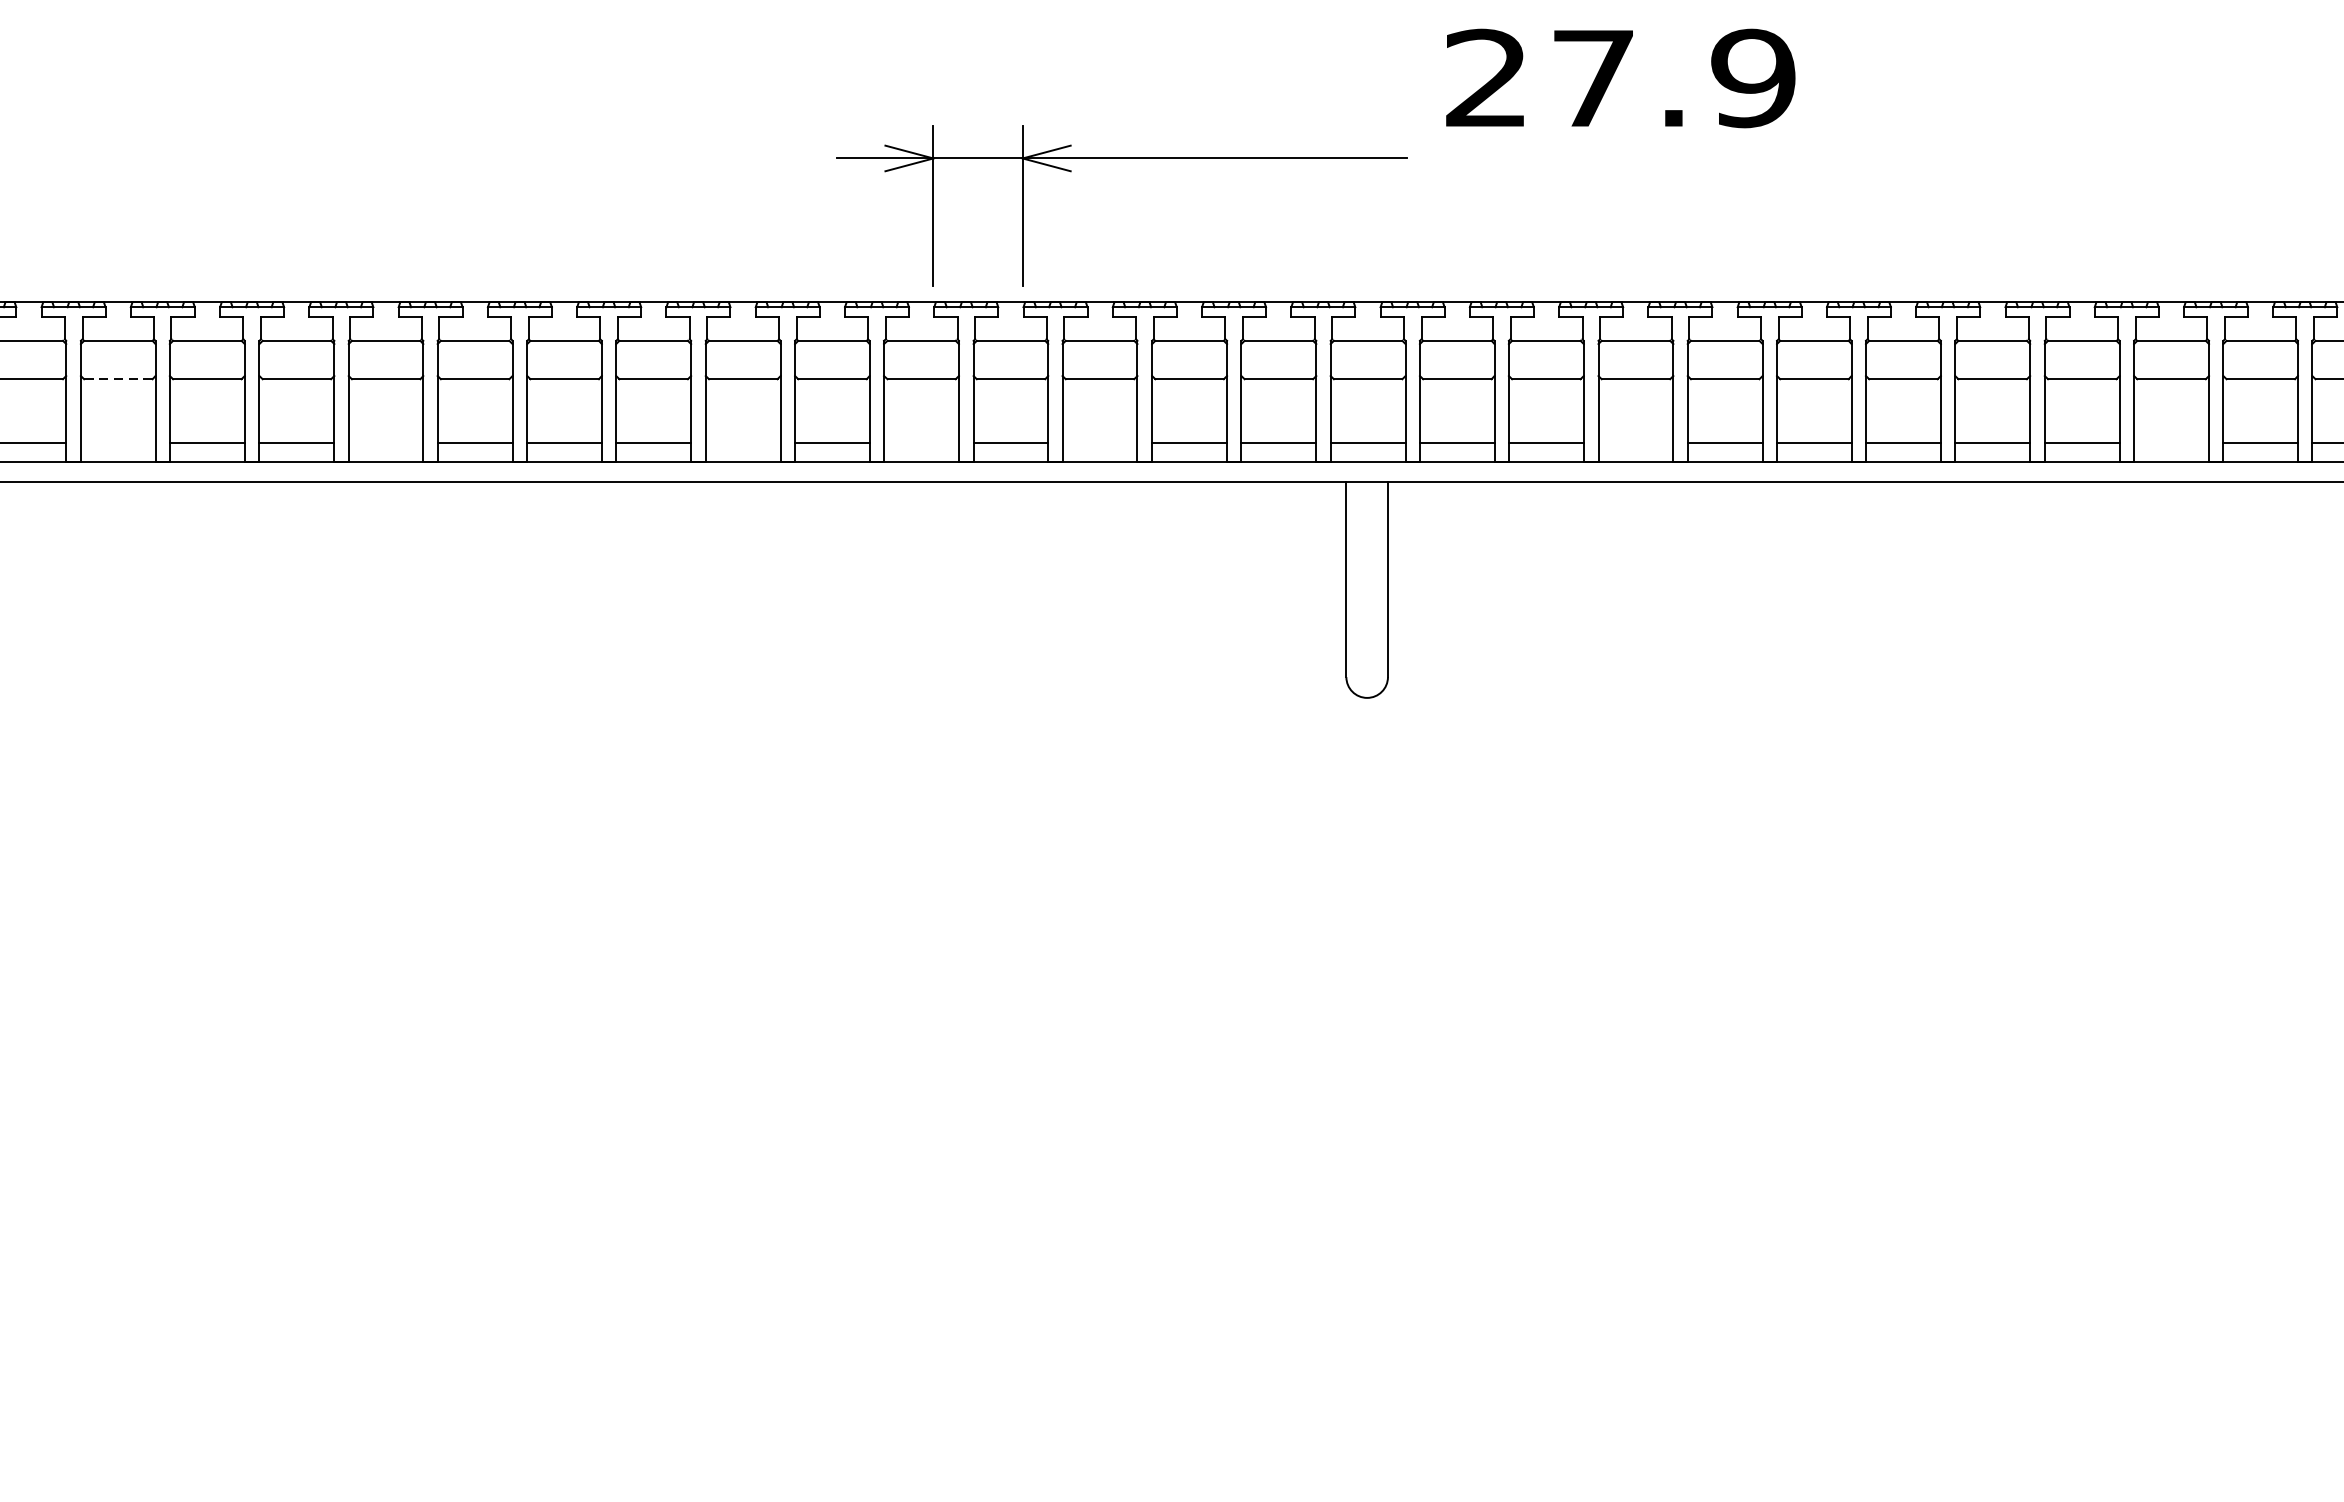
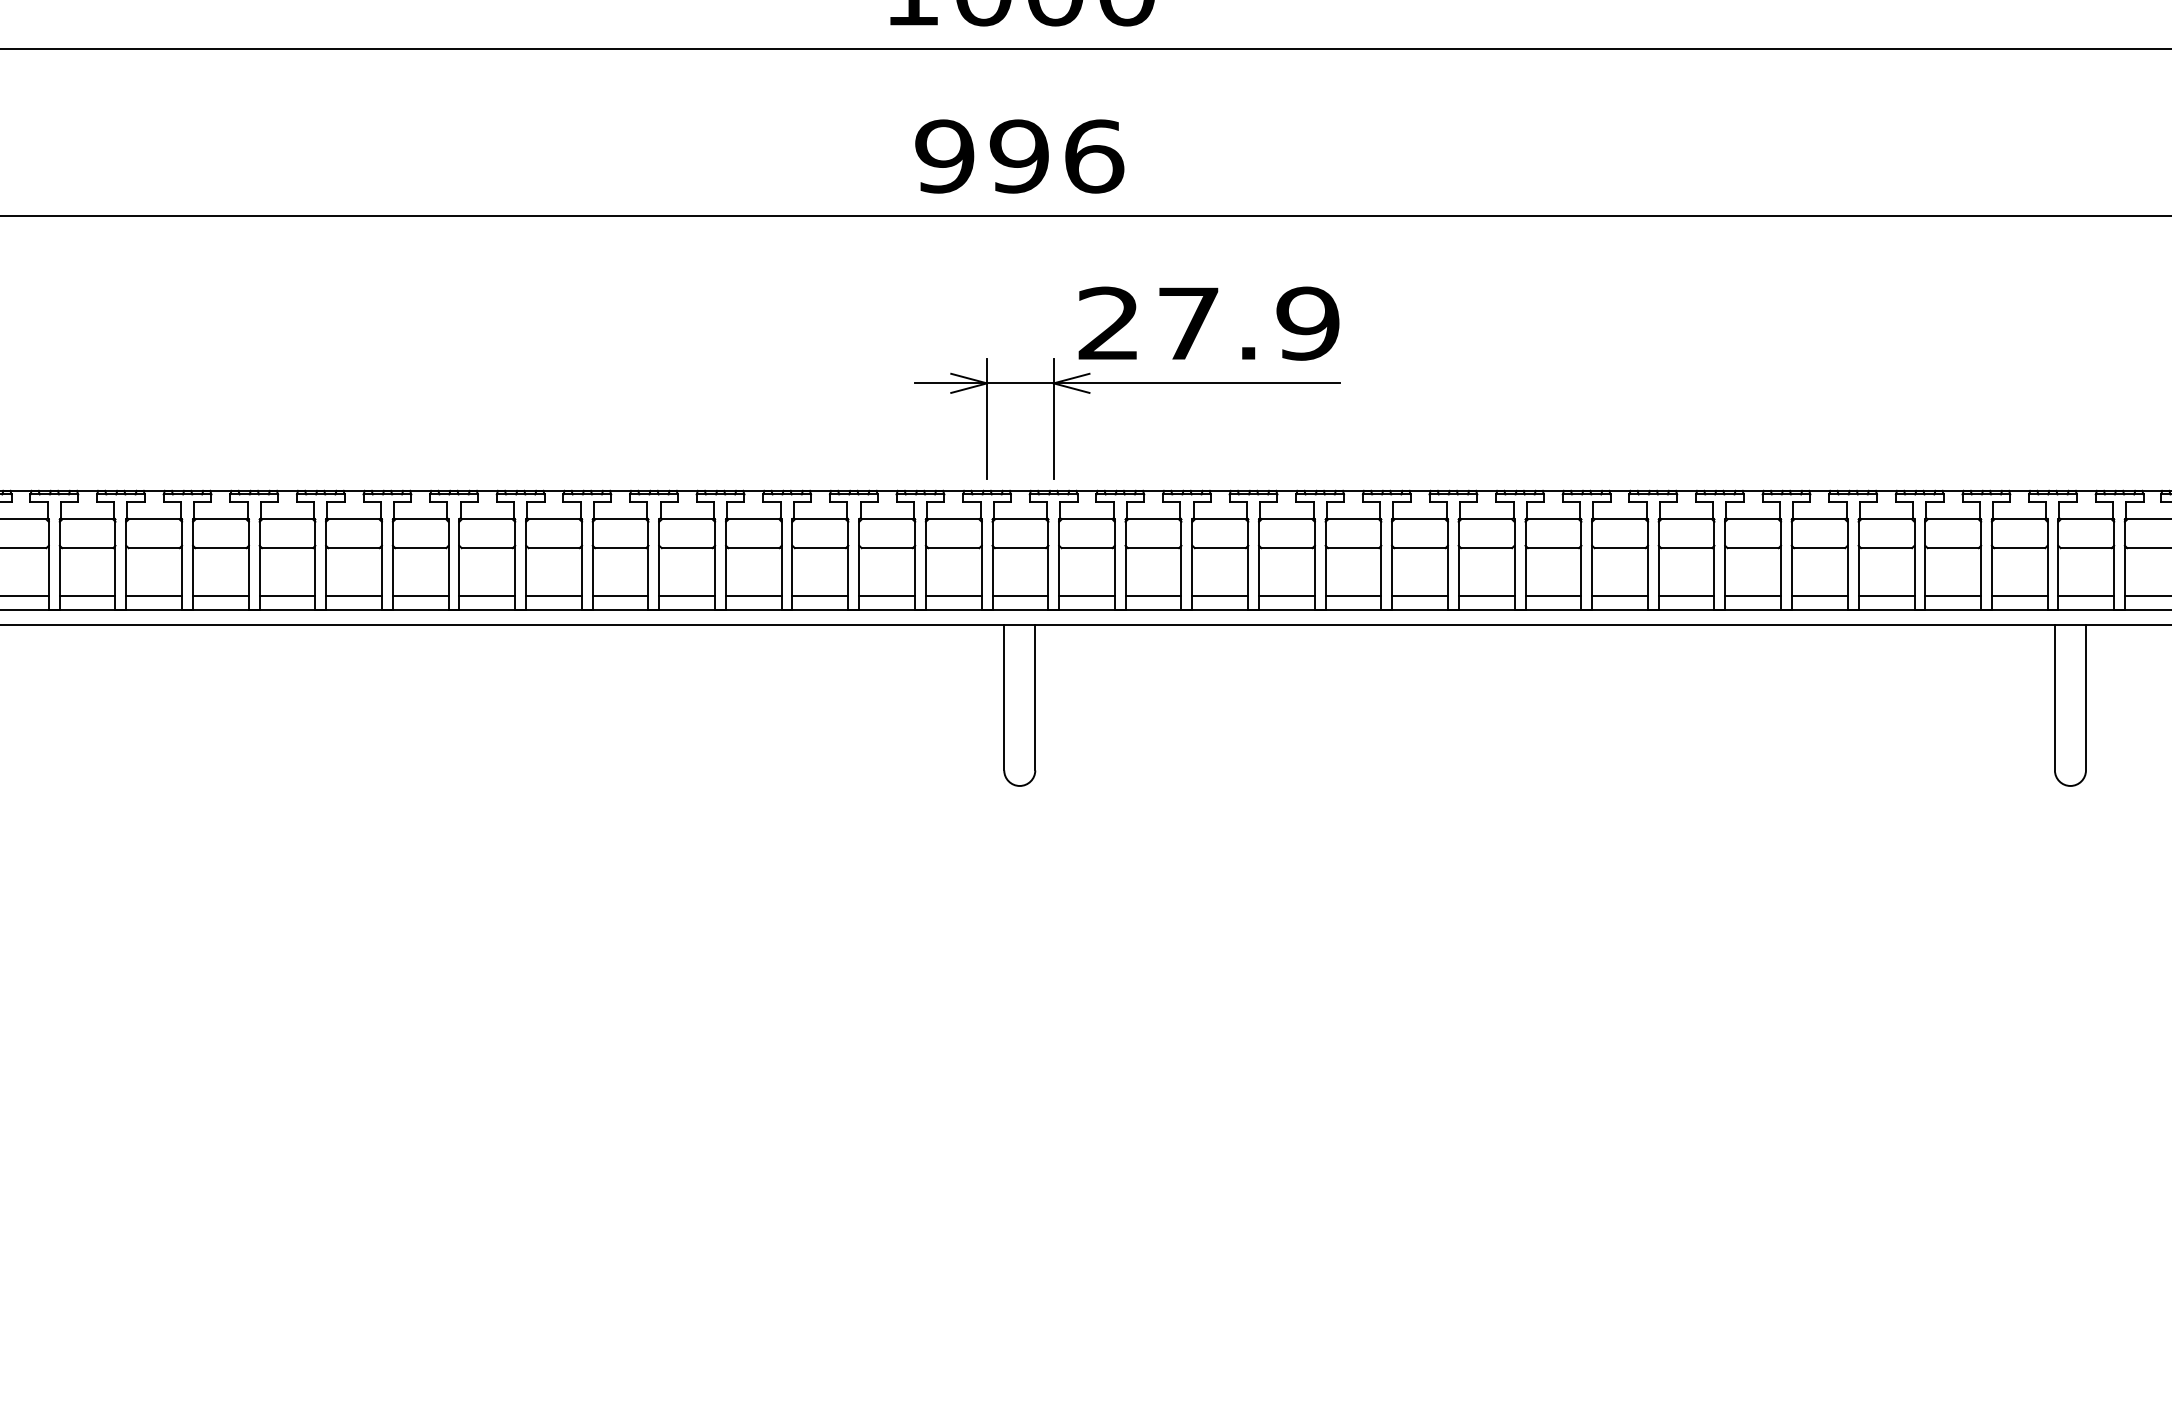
part: (1121, 158) -> (1127, 383), moved
line: (118, 379) -> (87, 548), dashed -> solid
line: (118, 442) -> (87, 595), added
line: (386, 442) -> (287, 595), added
line: (743, 442) -> (554, 595), added
line: (921, 442) -> (687, 595), added
line: (1100, 442) -> (820, 595), added
line: (1636, 442) -> (1220, 595), added
line: (2172, 442) -> (1620, 595), added

